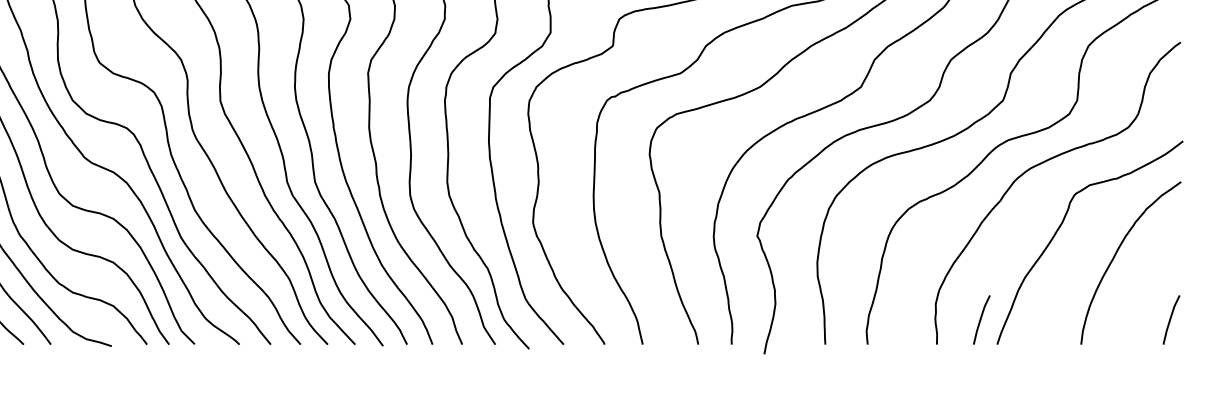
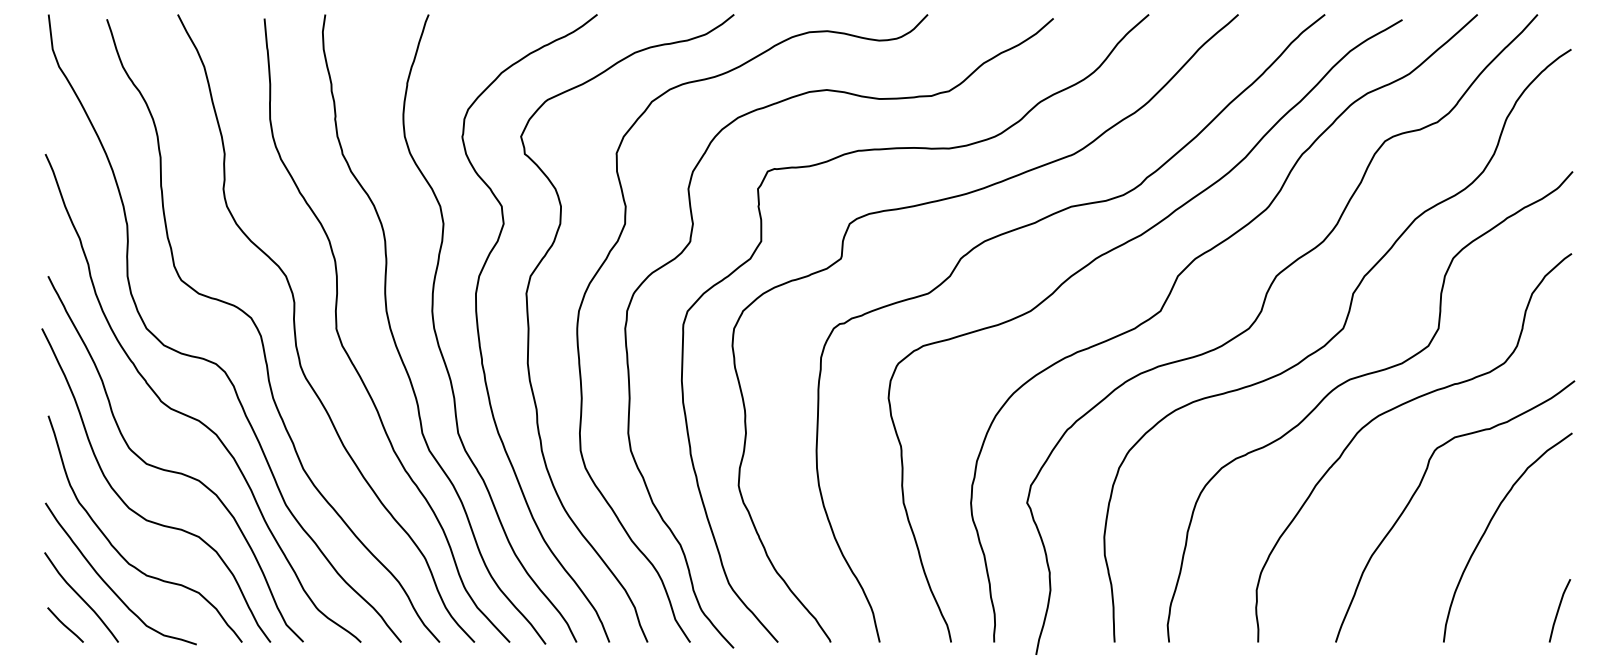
curve: (981, 319) -> (1315, 610), removed

